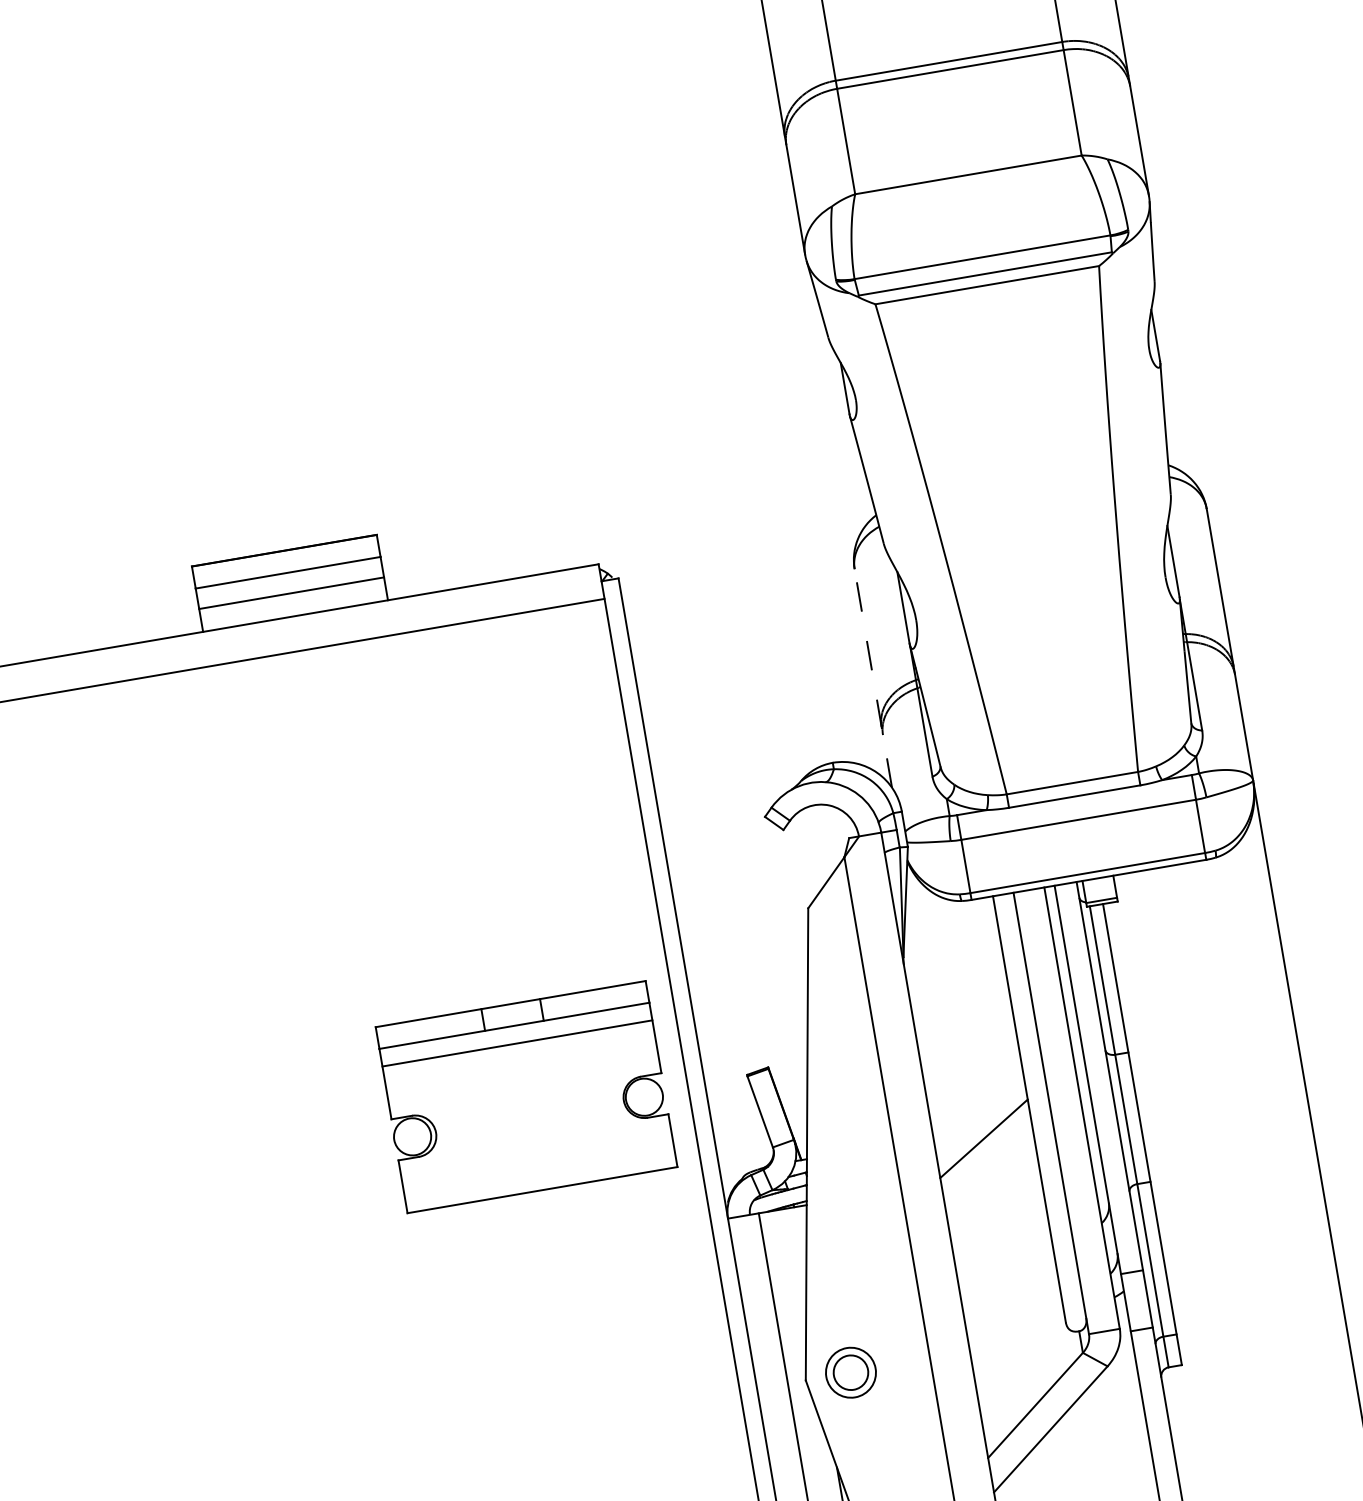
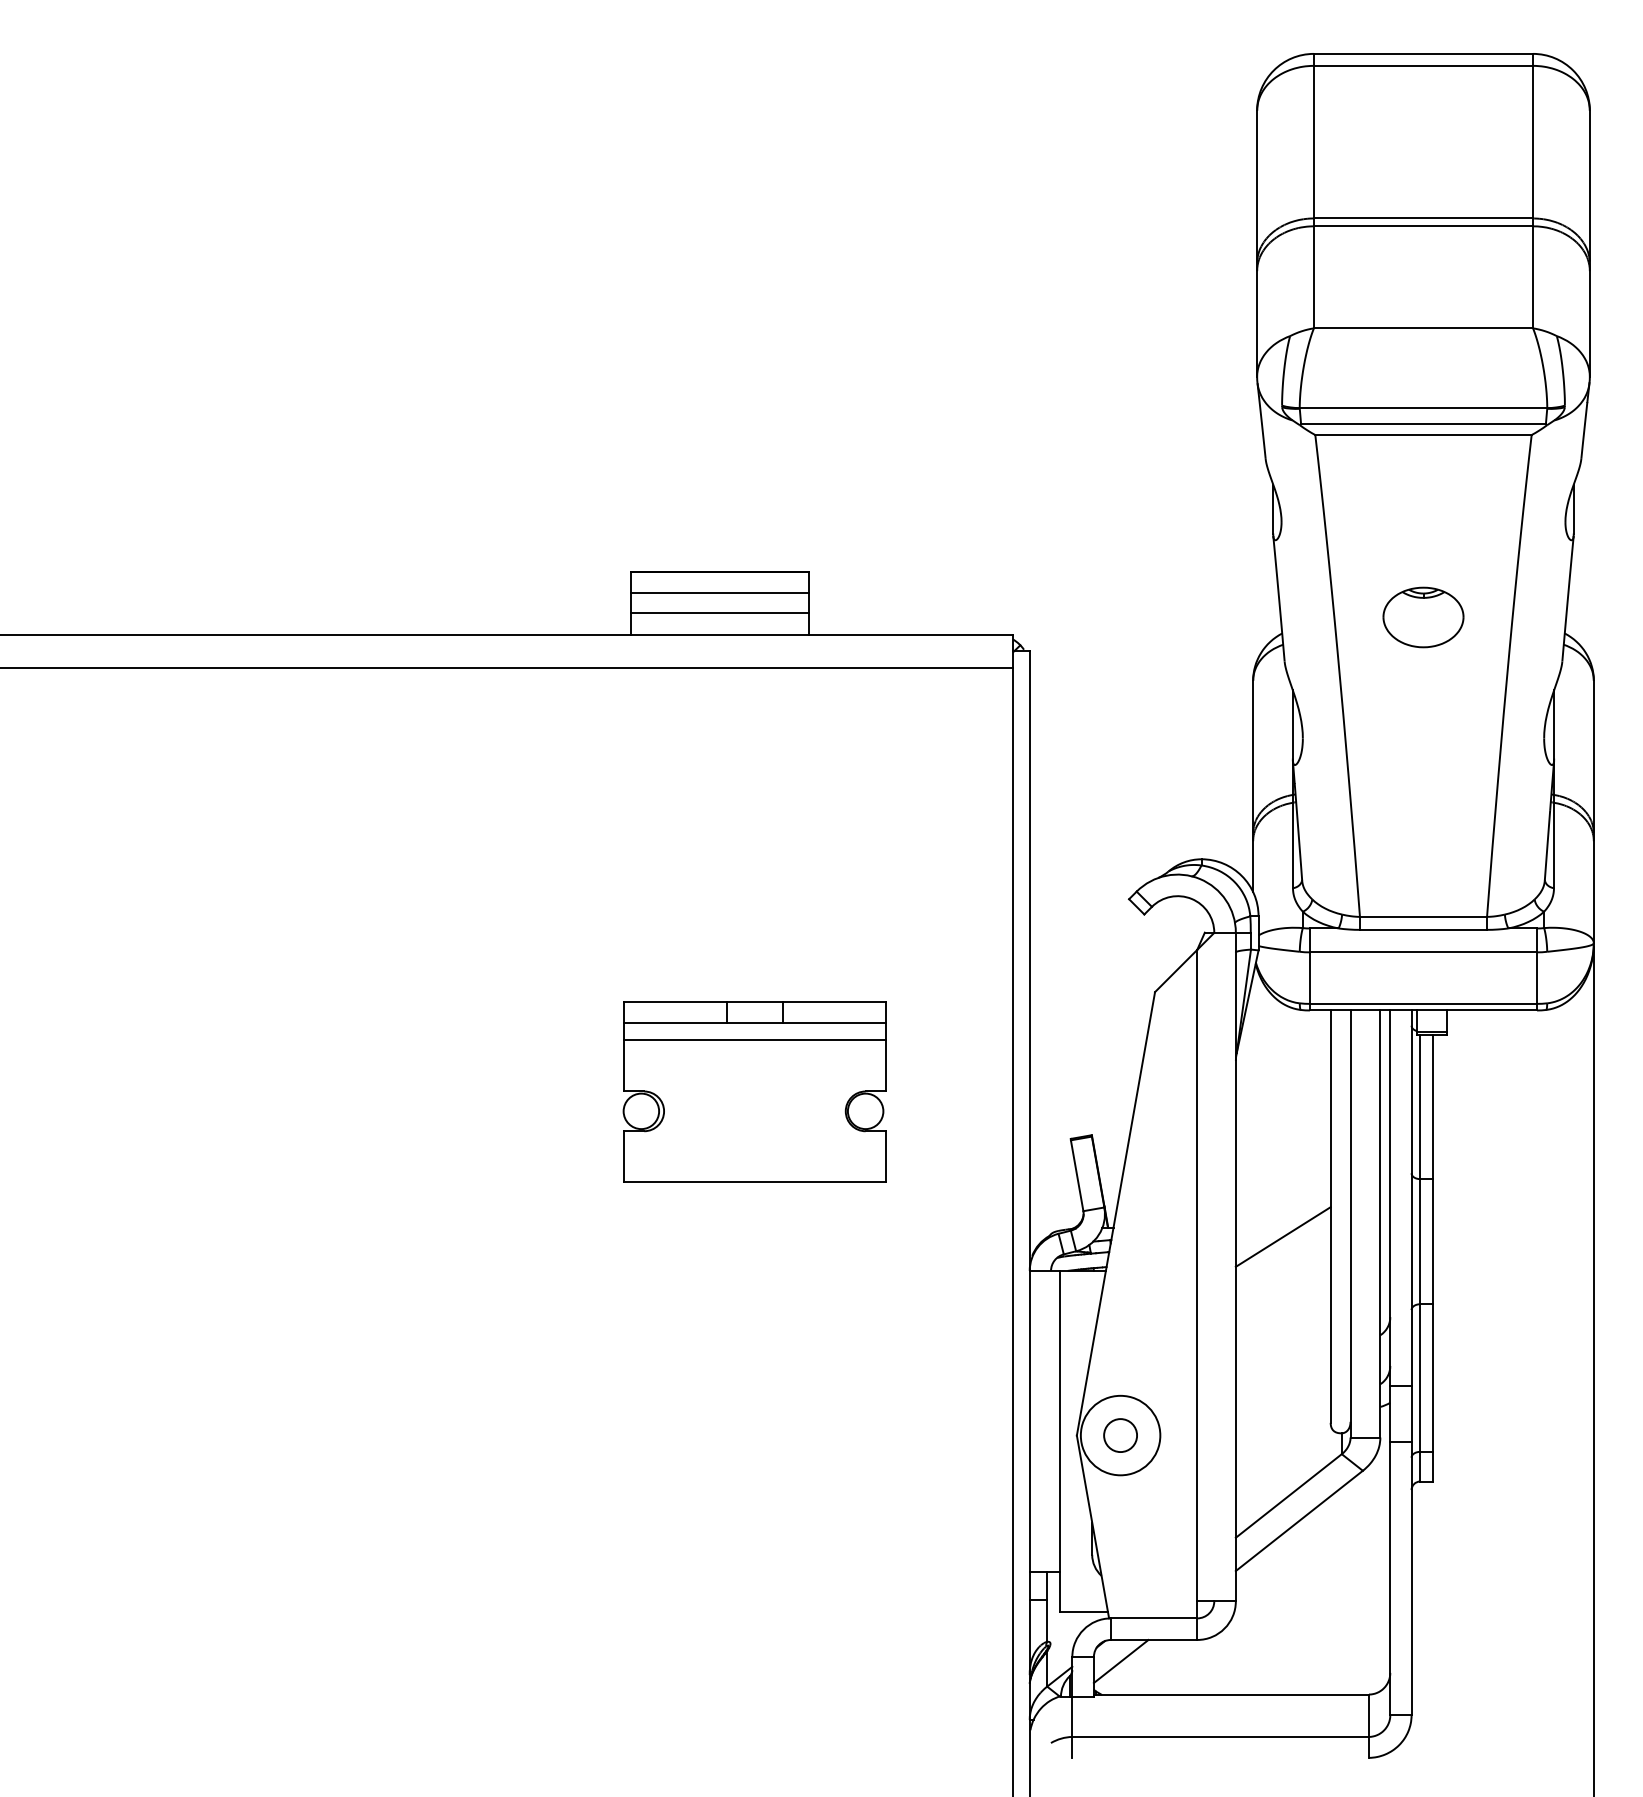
part: (1019, 473) -> (1423, 617), added
line: (873, 678) -> (1253, 786), dashed -> solid
part: (526, 1096) -> (754, 1091), moved
circle: (850, 1372) -> (1120, 1435), size x1.67

